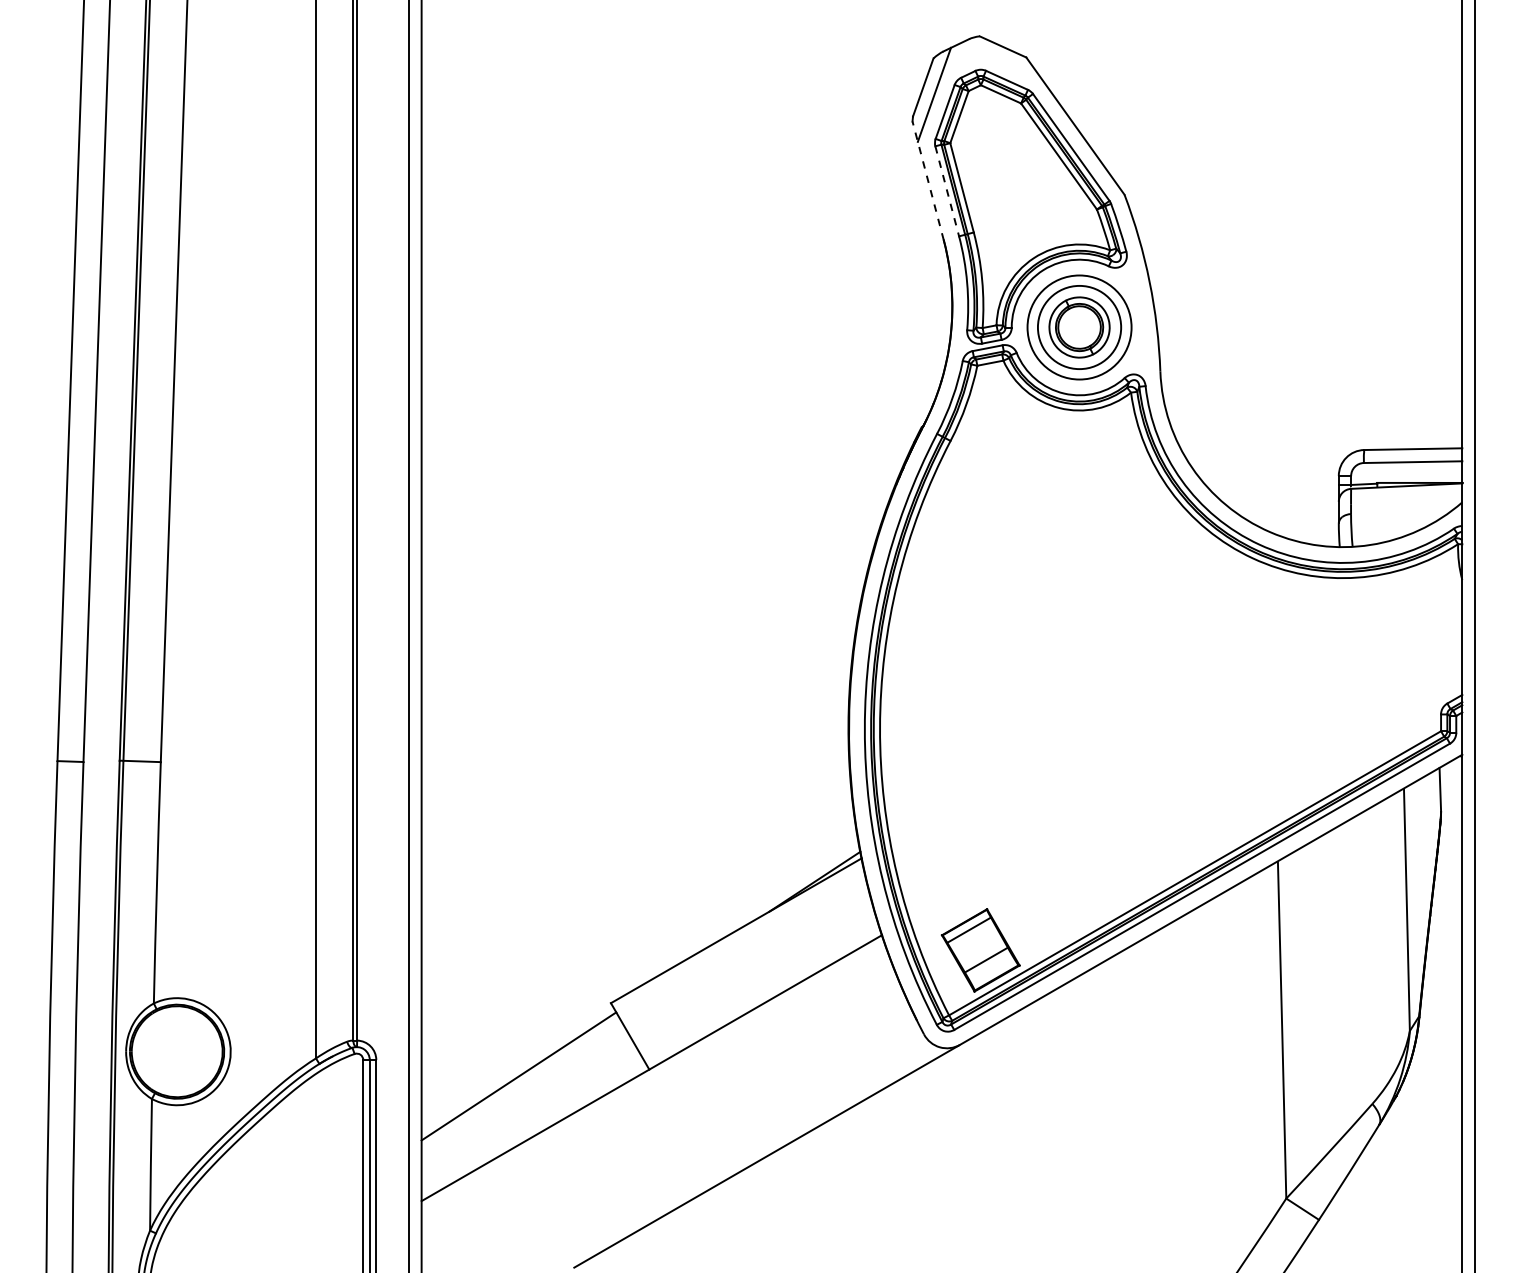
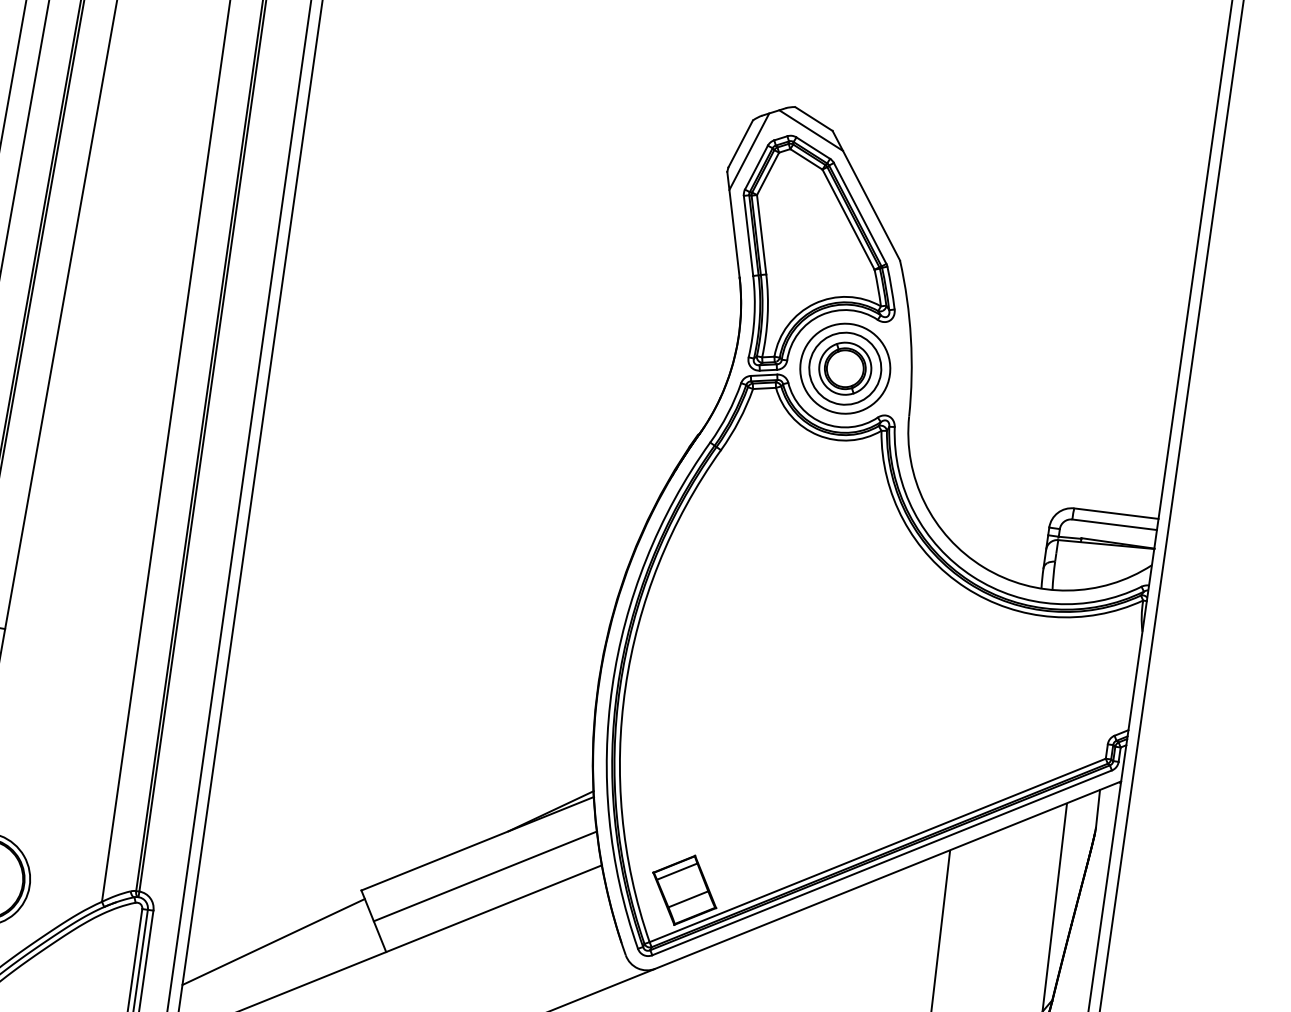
line: (1001, 60) -> (810, 130), added
line: (928, 180) -> (733, 224), dashed -> solid
line: (947, 191) -> (748, 236), dashed -> solid
line: (750, 966) -> (485, 876), added

